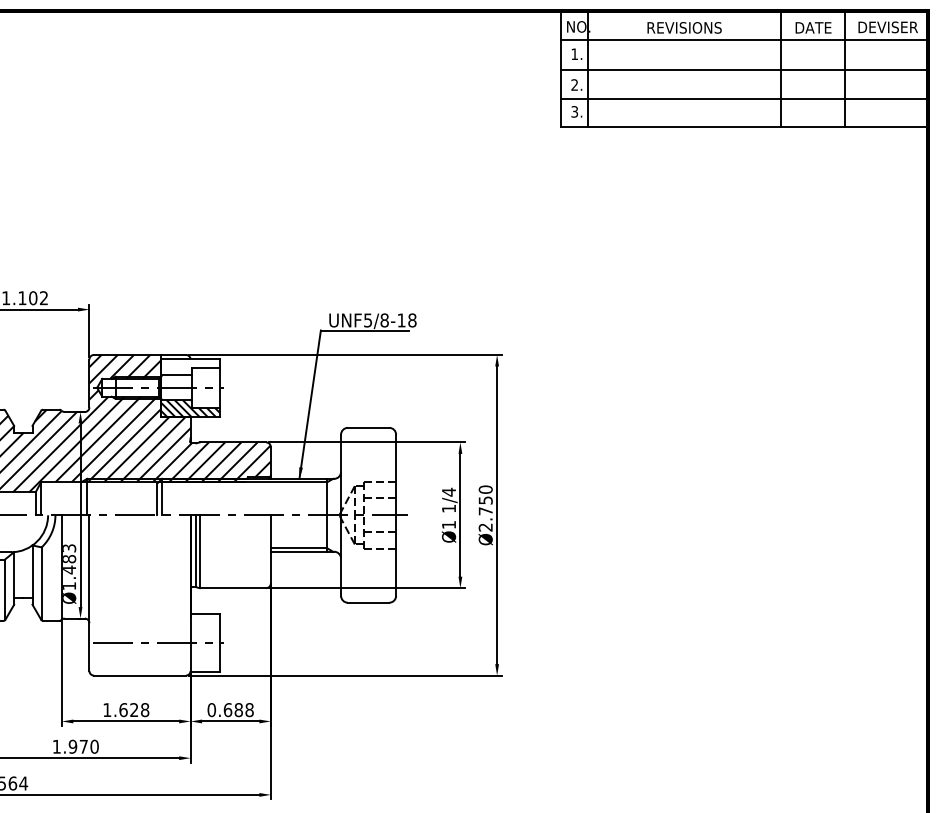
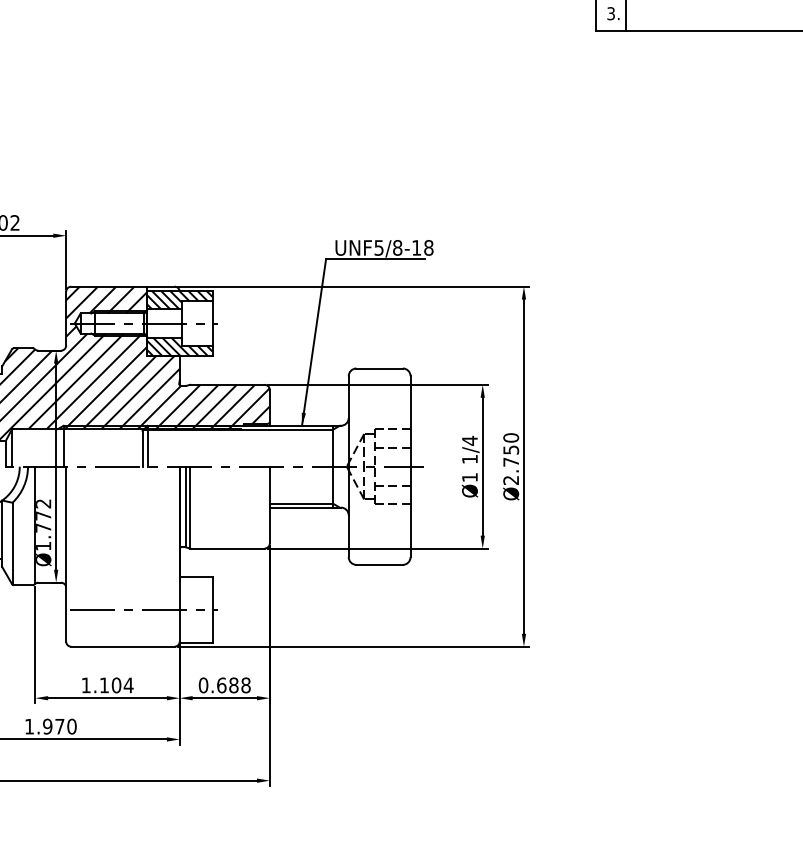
hatch: (190, 366) -> (179, 299), added
text: (69, 559) -> (43, 516), Ø1.483 -> Ø1.772
text: (134, 710) -> (116, 685), 1.628 -> 1.104

